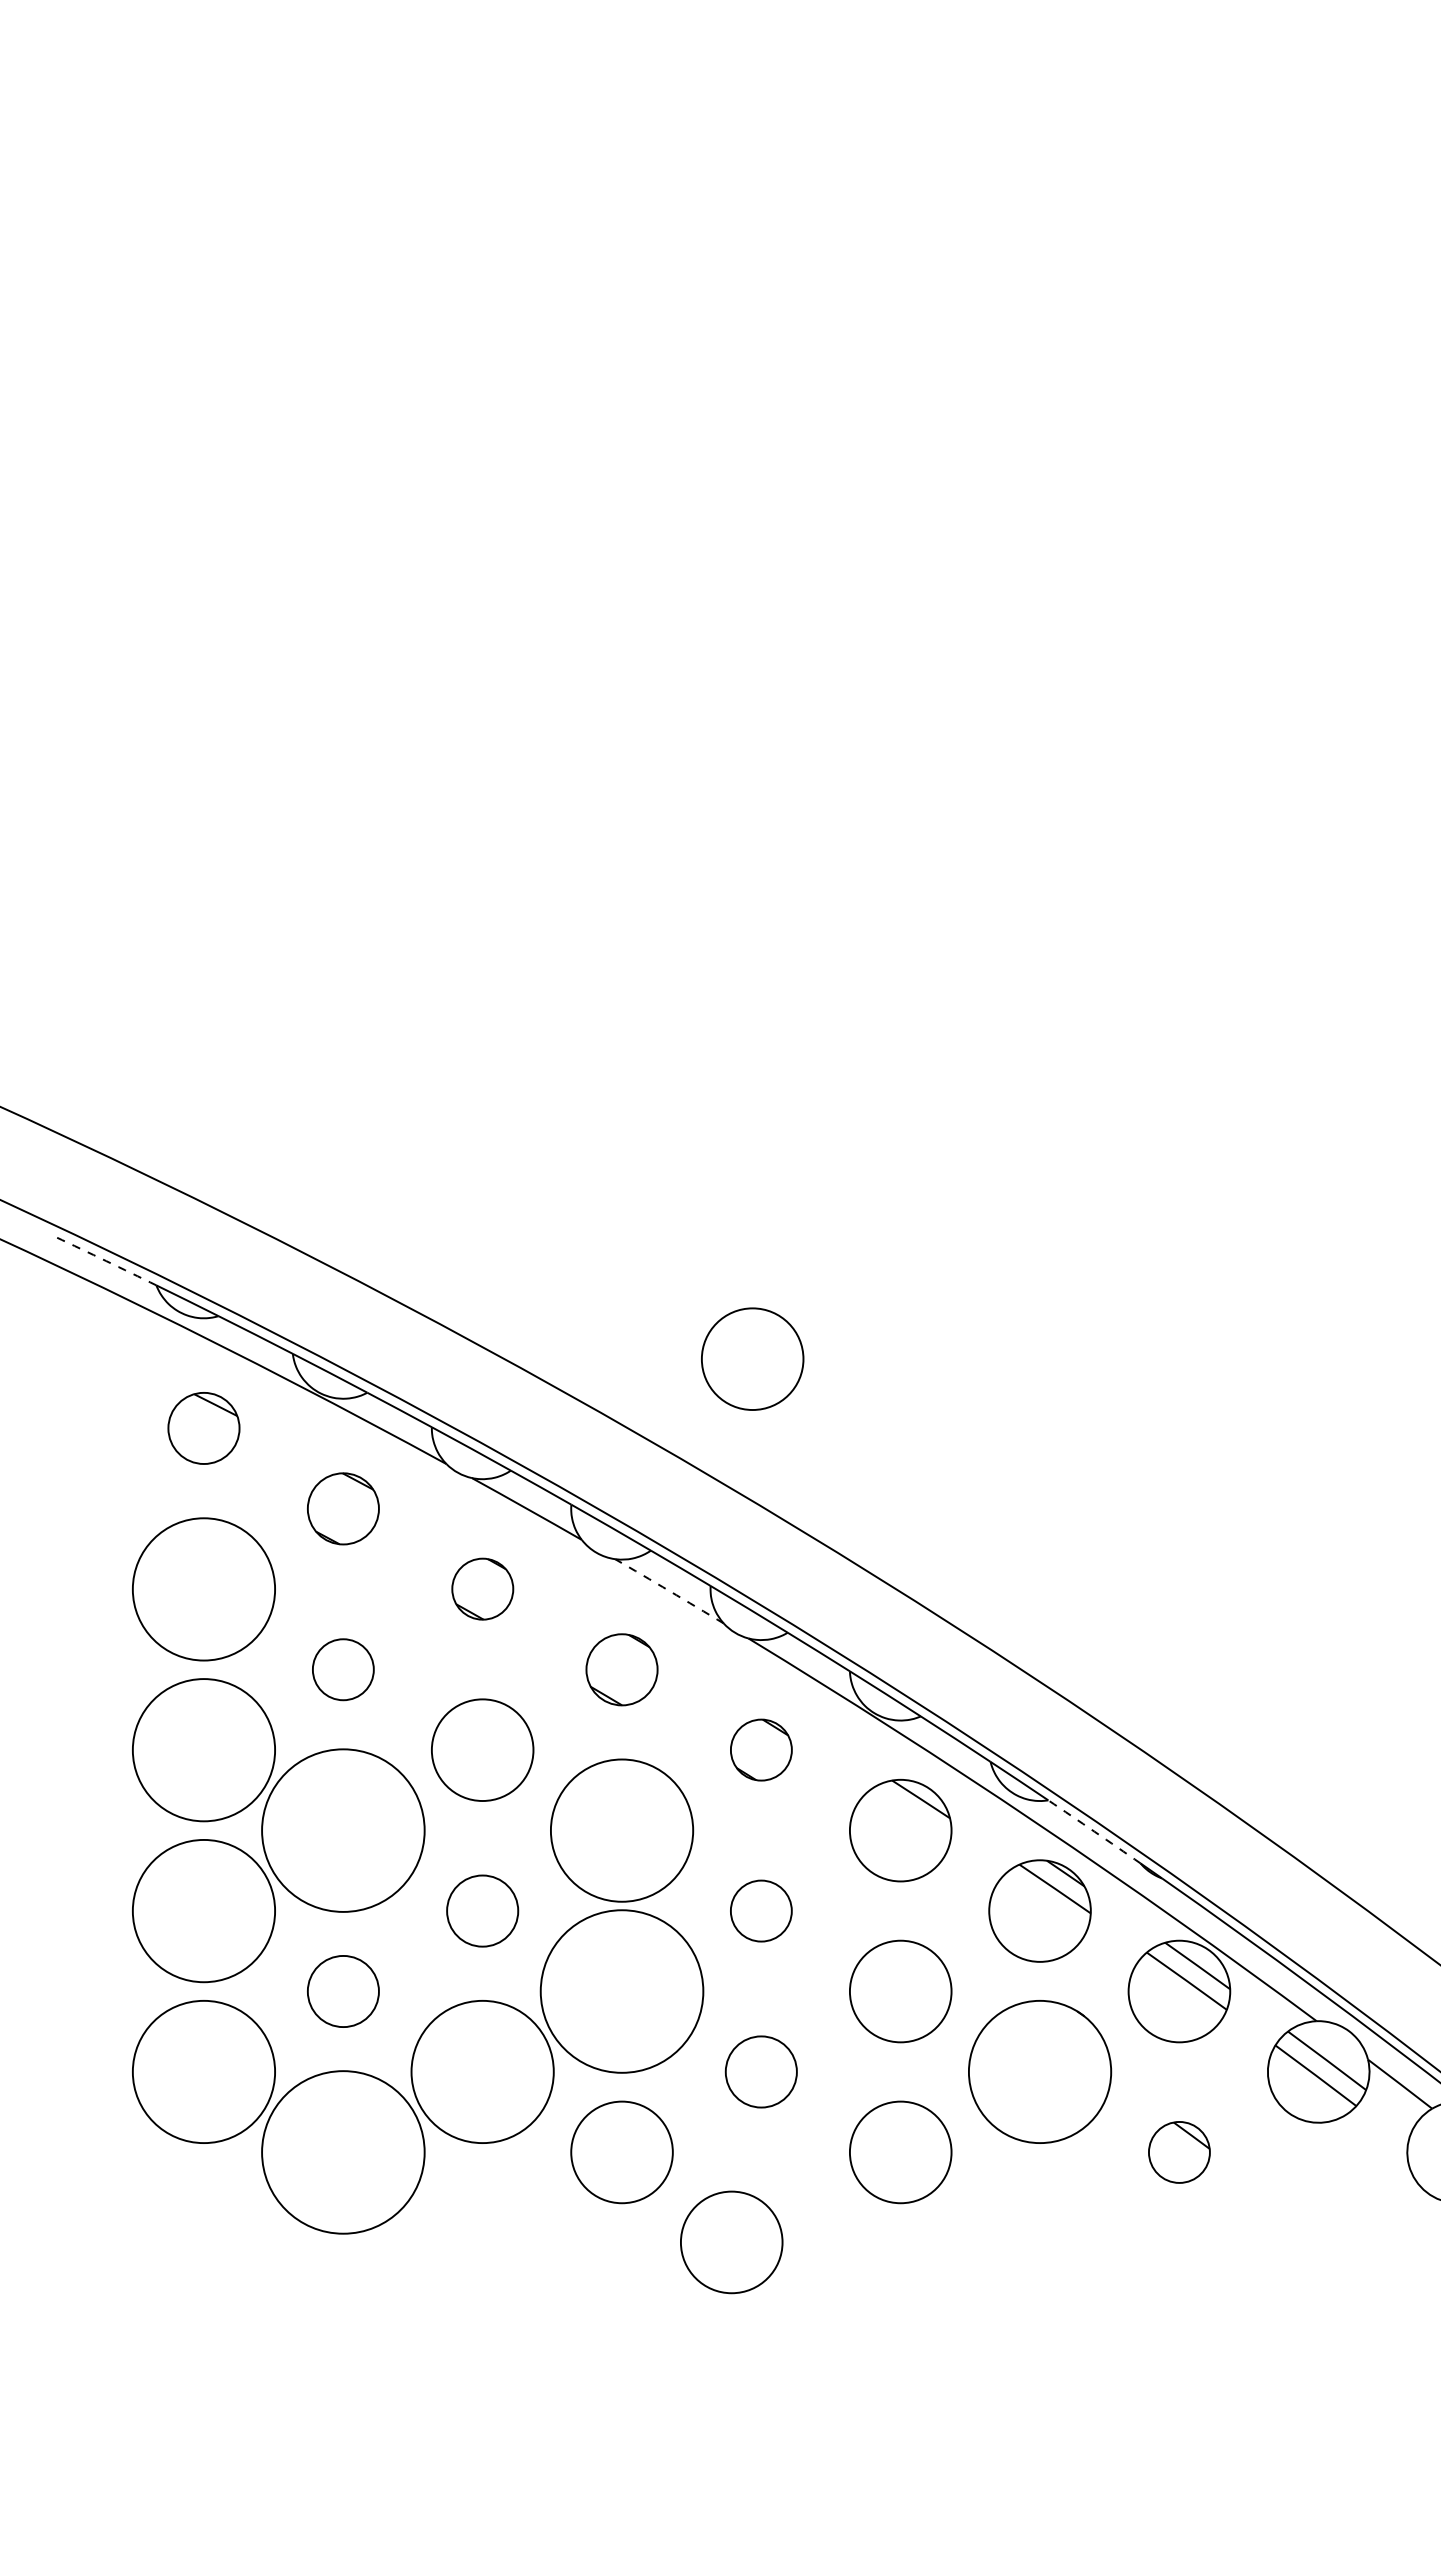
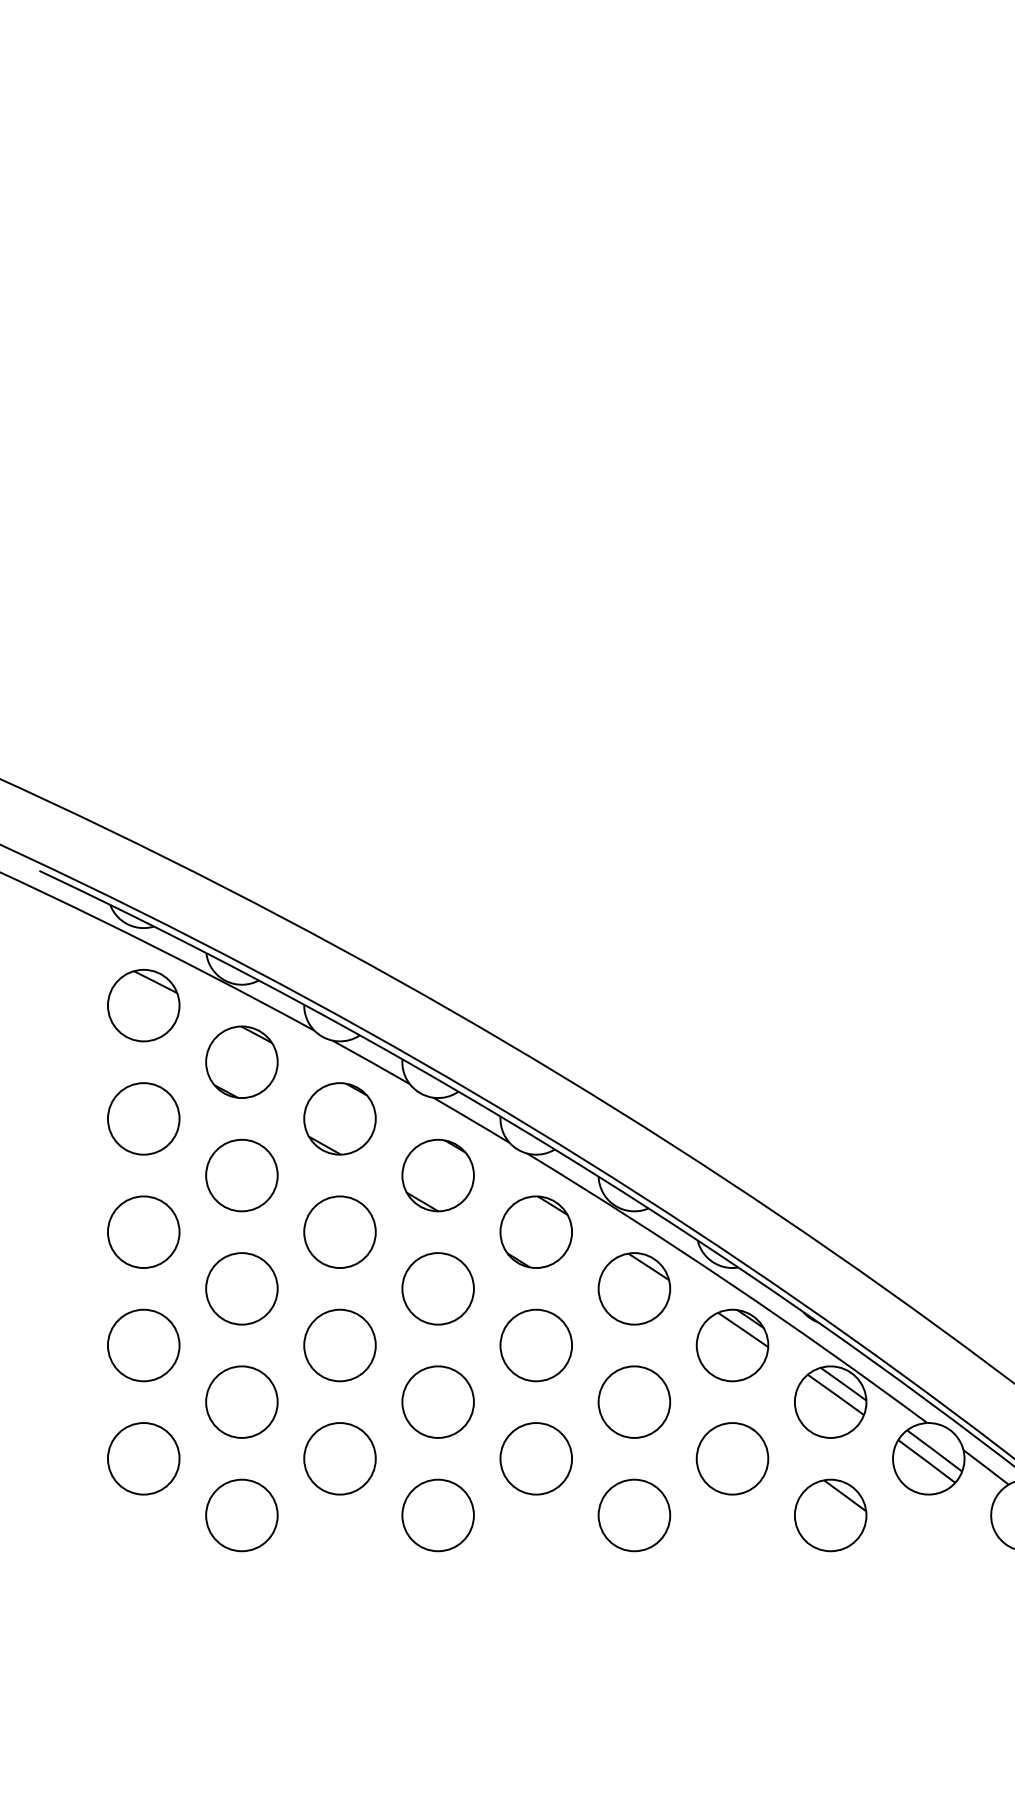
arc: (106, 1261) -> (75, 888), dashed -> solid
circle: (752, 1358) -> (530, 956), removed
part: (203, 1428) -> (143, 1005), size x1.43
part: (343, 1508) -> (242, 1062), size x1.43
circle: (203, 1588) -> (143, 1118), size x0.71
part: (482, 1588) -> (339, 1118), size x1.67
arc: (669, 1591) -> (471, 1120), dashed -> solid
circle: (343, 1669) -> (242, 1175), size x1.67
part: (621, 1669) -> (437, 1175), size x1.43
part: (761, 1749) -> (536, 1231), size x1.67
circle: (203, 1750) -> (143, 1232), size x0.71
circle: (343, 1830) -> (242, 1288), size x0.62
circle: (621, 1830) -> (437, 1288), size x0.71
arc: (1094, 1831) -> (770, 1289), dashed -> solid
circle: (203, 1910) -> (143, 1345), size x0.71
circle: (482, 1910) -> (339, 1345), size x1.43
circle: (761, 1910) -> (536, 1345), size x1.67
circle: (343, 1991) -> (242, 1402), size x1.43
circle: (621, 1991) -> (437, 1402), size x0.62
circle: (203, 2071) -> (143, 1458), size x0.71
circle: (482, 2071) -> (339, 1458), size x0.71
circle: (761, 2071) -> (536, 1458), size x1.43
circle: (1039, 2071) -> (732, 1458), size x0.71
circle: (343, 2152) -> (242, 1515), size x0.62
part: (1179, 2152) -> (830, 1515), size x1.67
circle: (731, 2242) -> (515, 1578), removed

